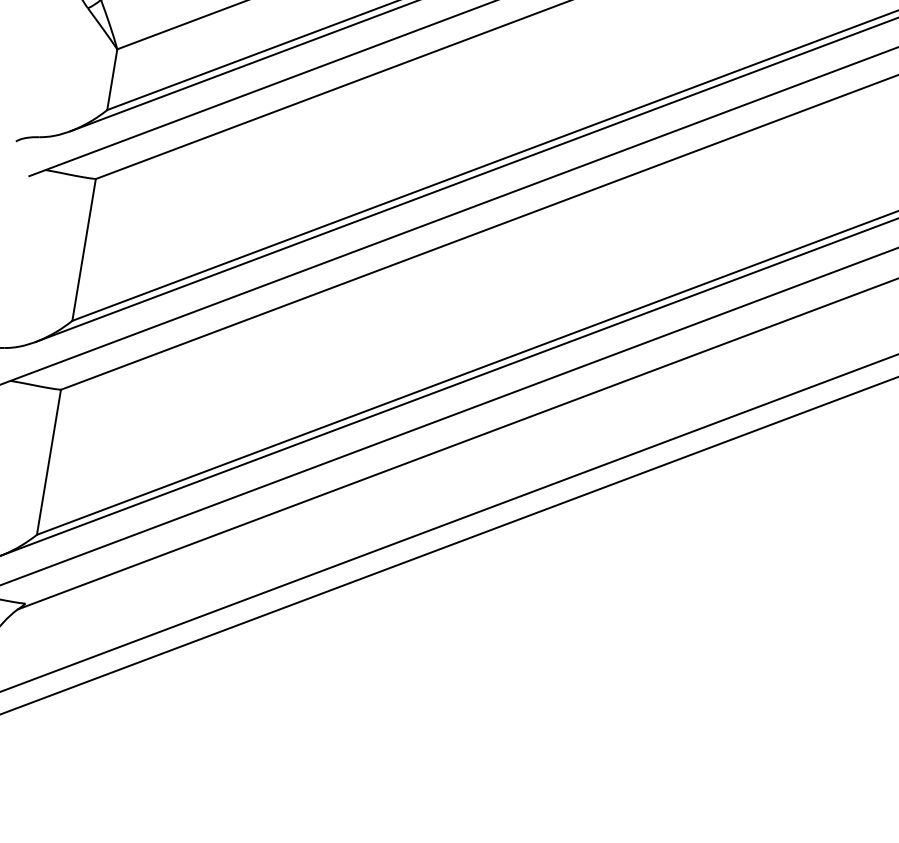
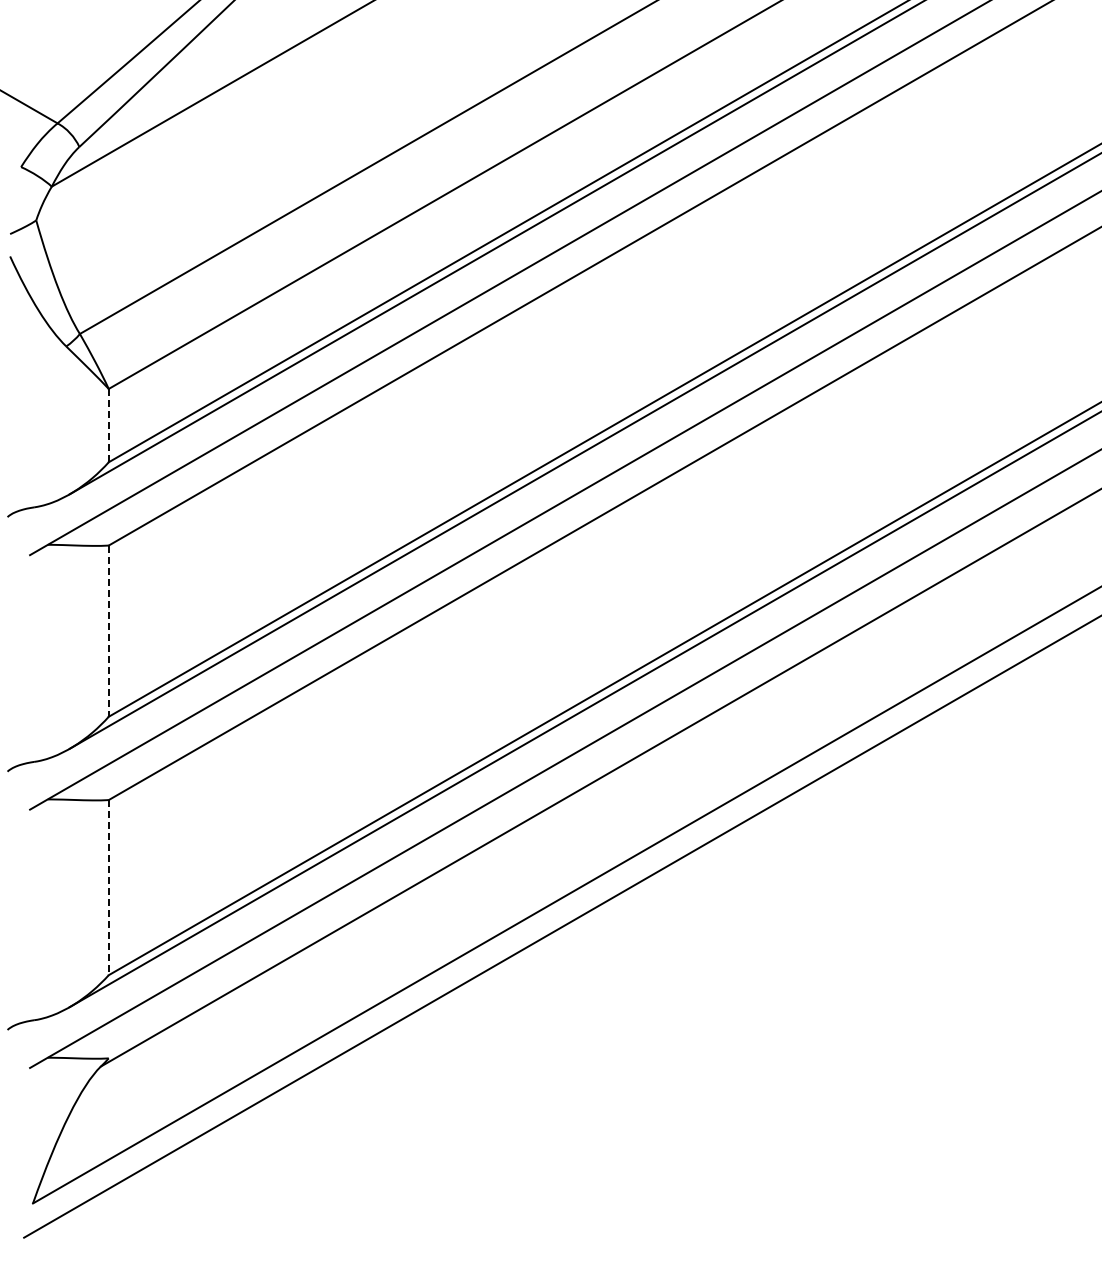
line: (112, 79) -> (108, 425), solid -> dashed
line: (83, 250) -> (108, 631), solid -> dashed
line: (48, 462) -> (108, 887), solid -> dashed

